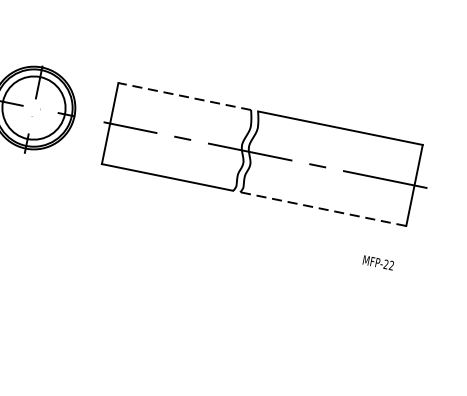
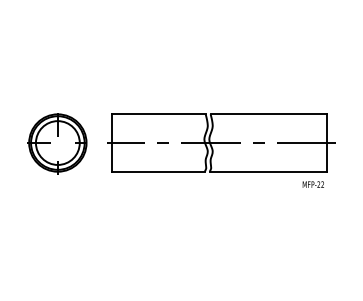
line: (184, 96) -> (158, 114), dashed -> solid
line: (323, 208) -> (268, 171), dashed -> solid
text: (377, 262) -> (312, 184), moved

